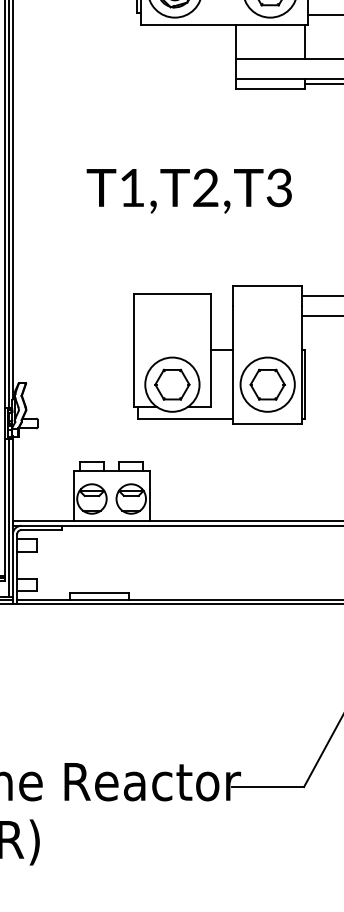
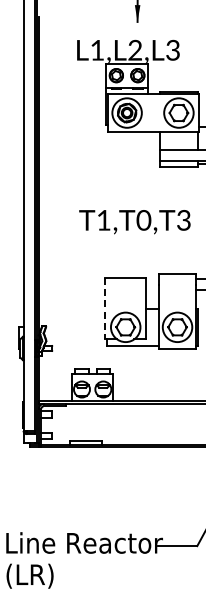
text: (205, 188) -> (143, 220), T1,T2,T3 -> T1,T0,T3
line: (135, 349) -> (105, 308), solid -> dashed

